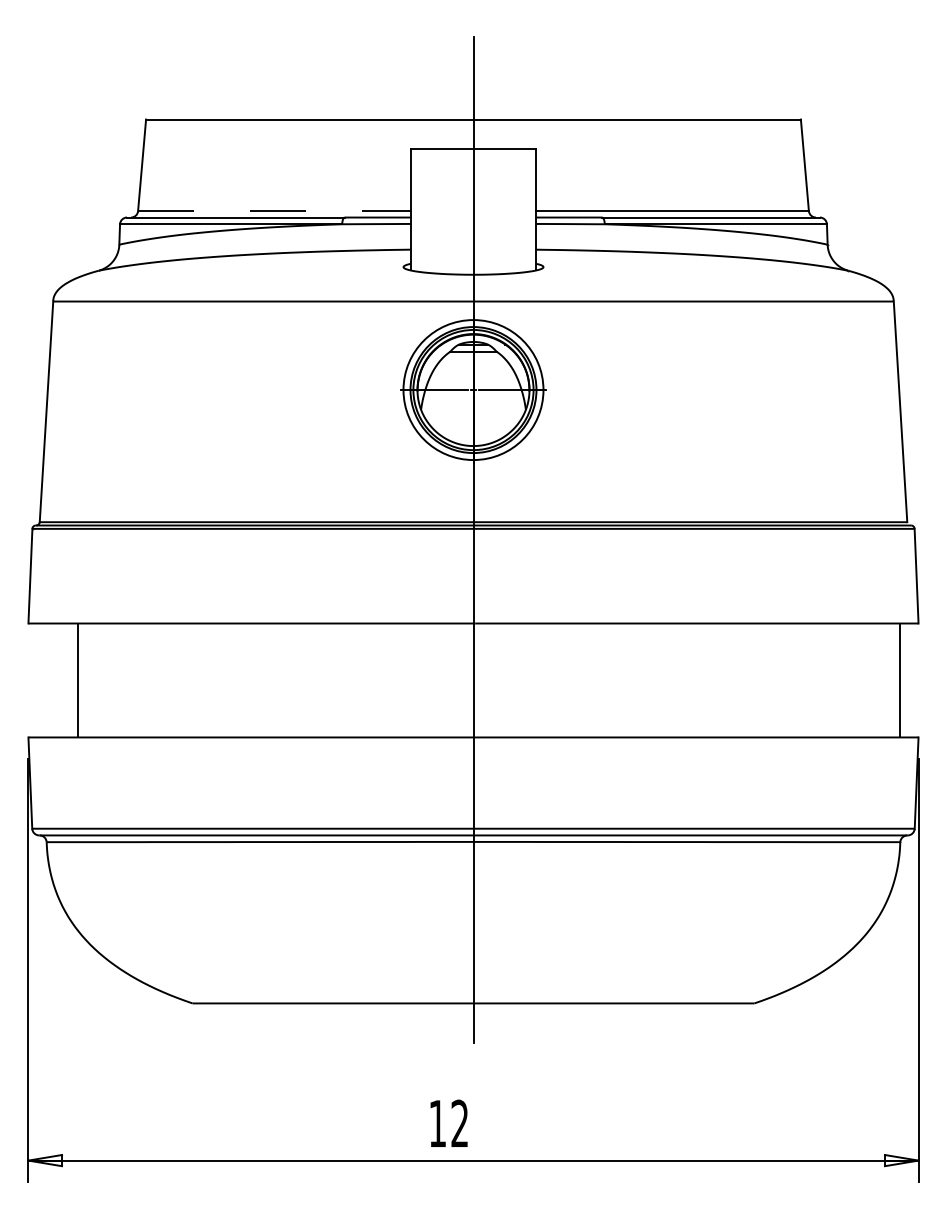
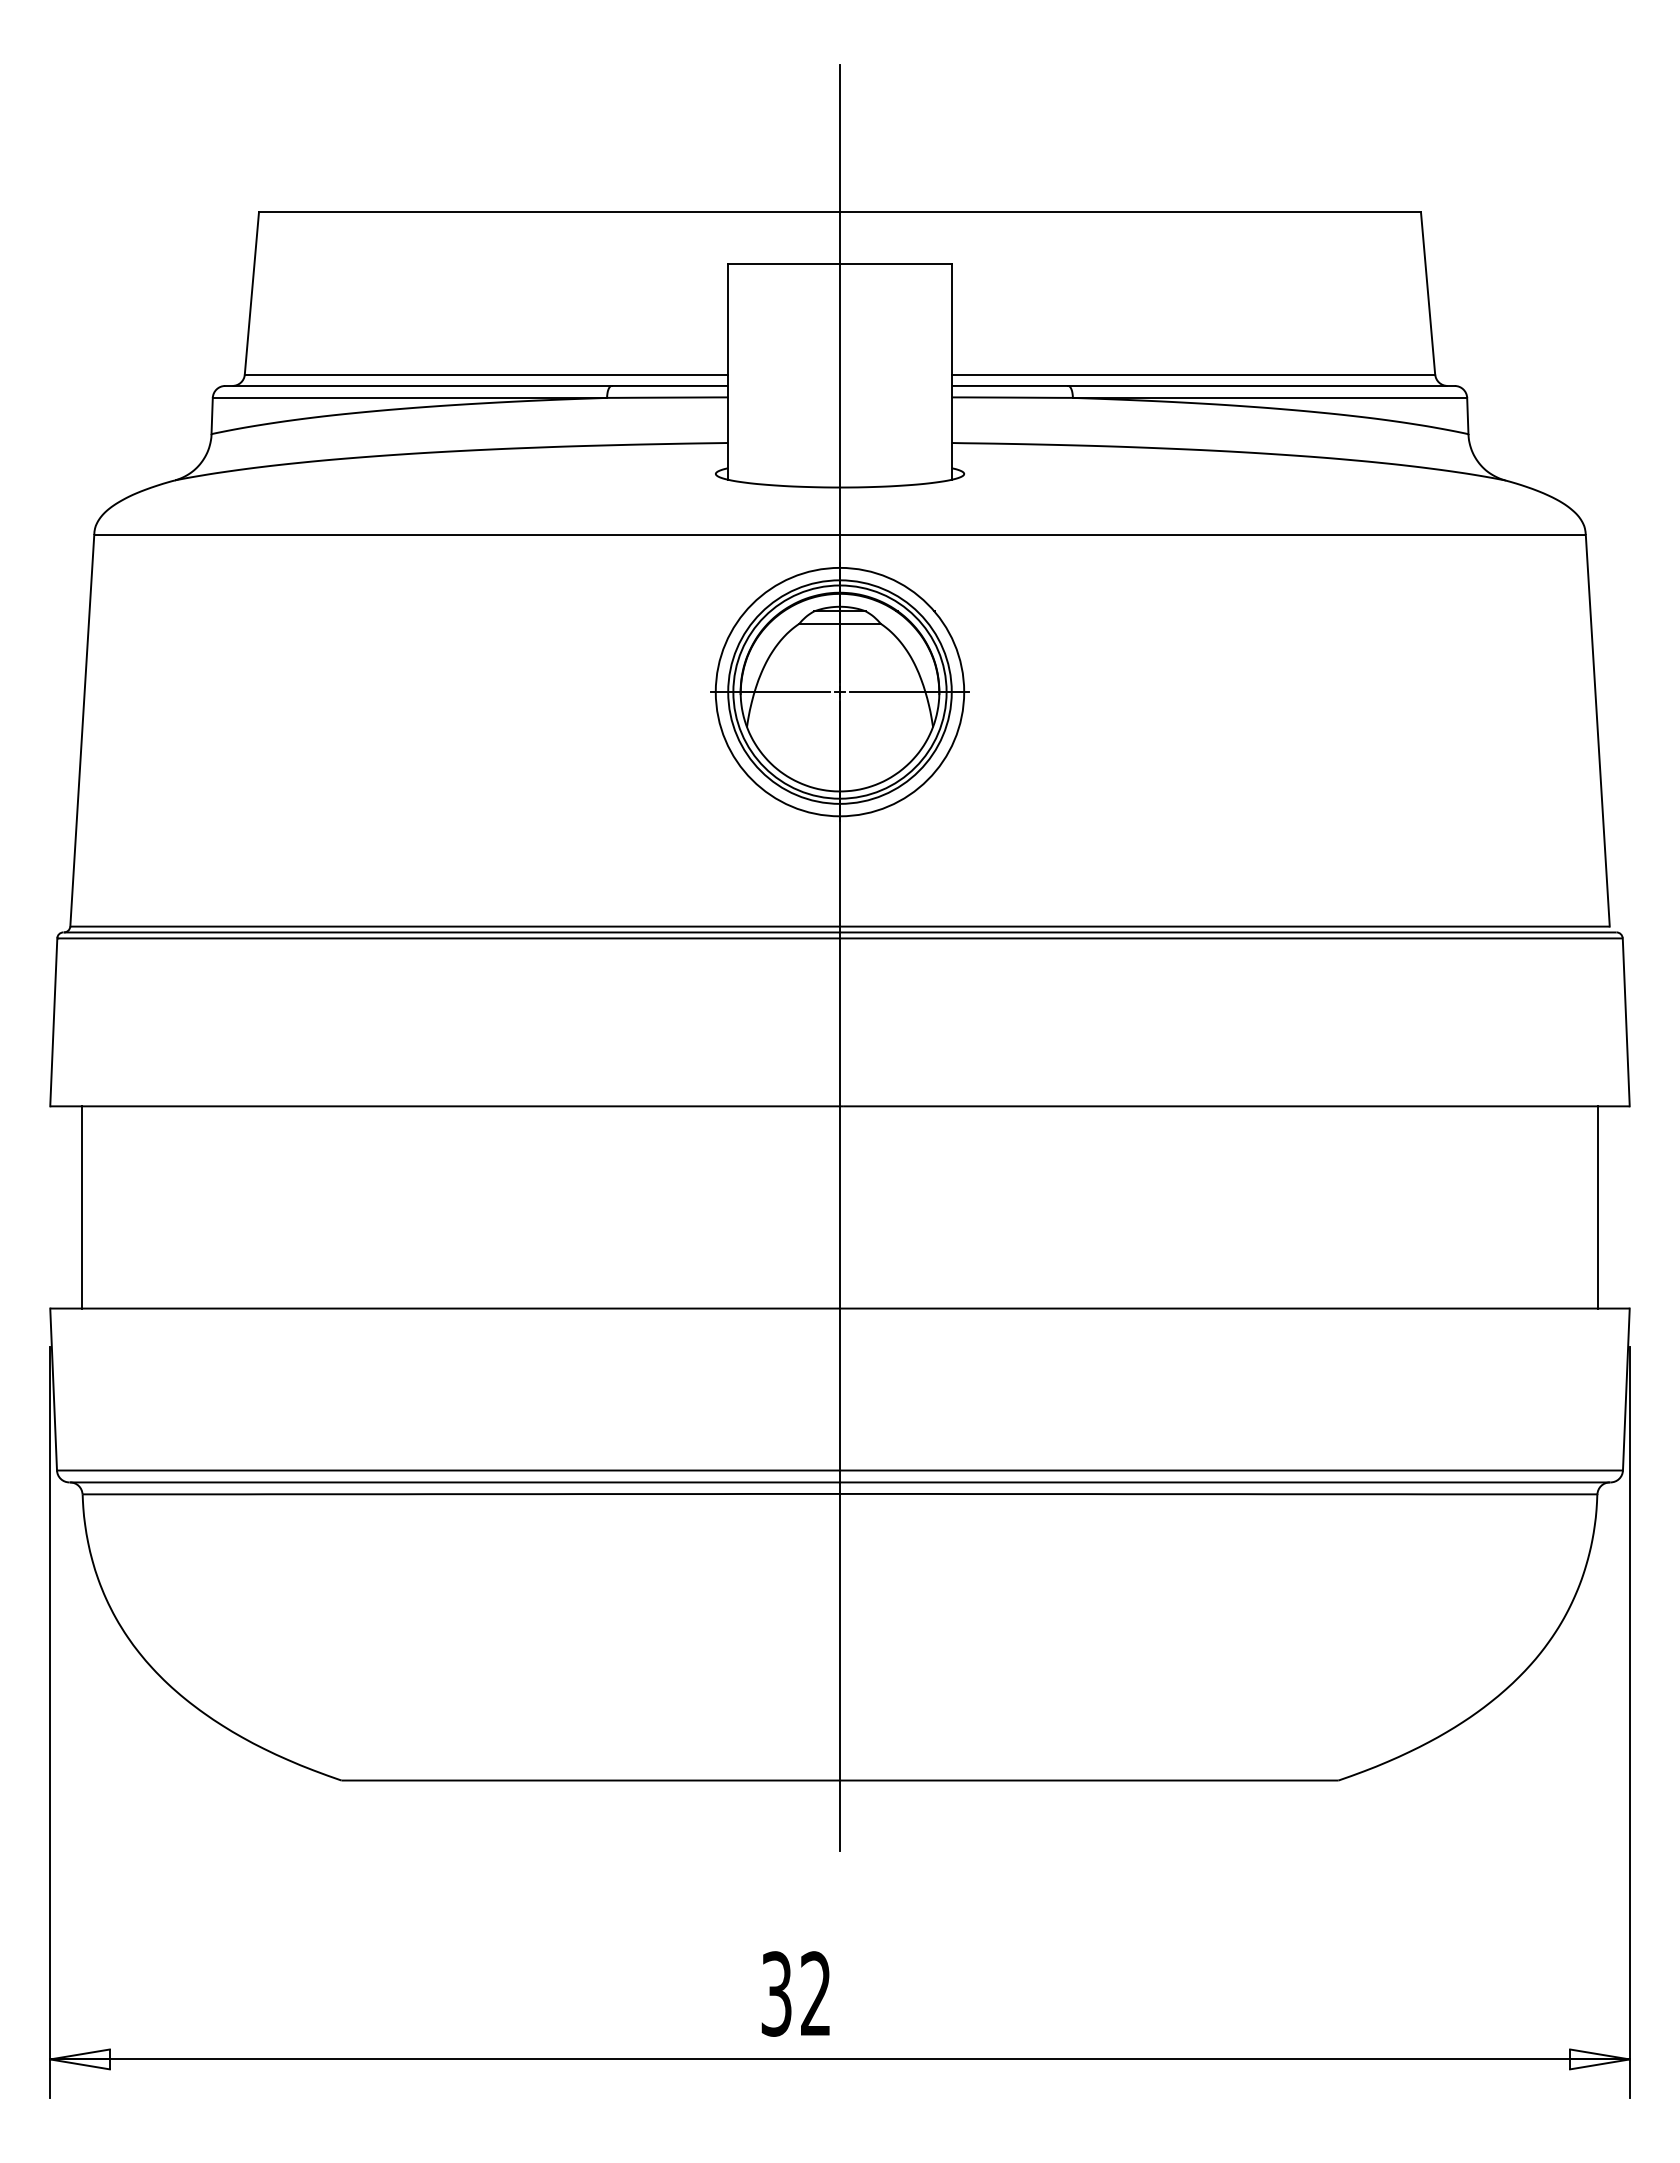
line: (274, 211) -> (486, 375), dashed -> solid
line: (77, 680) -> (82, 1207), moved
text: (437, 1123) -> (776, 1993), 12 -> 32

